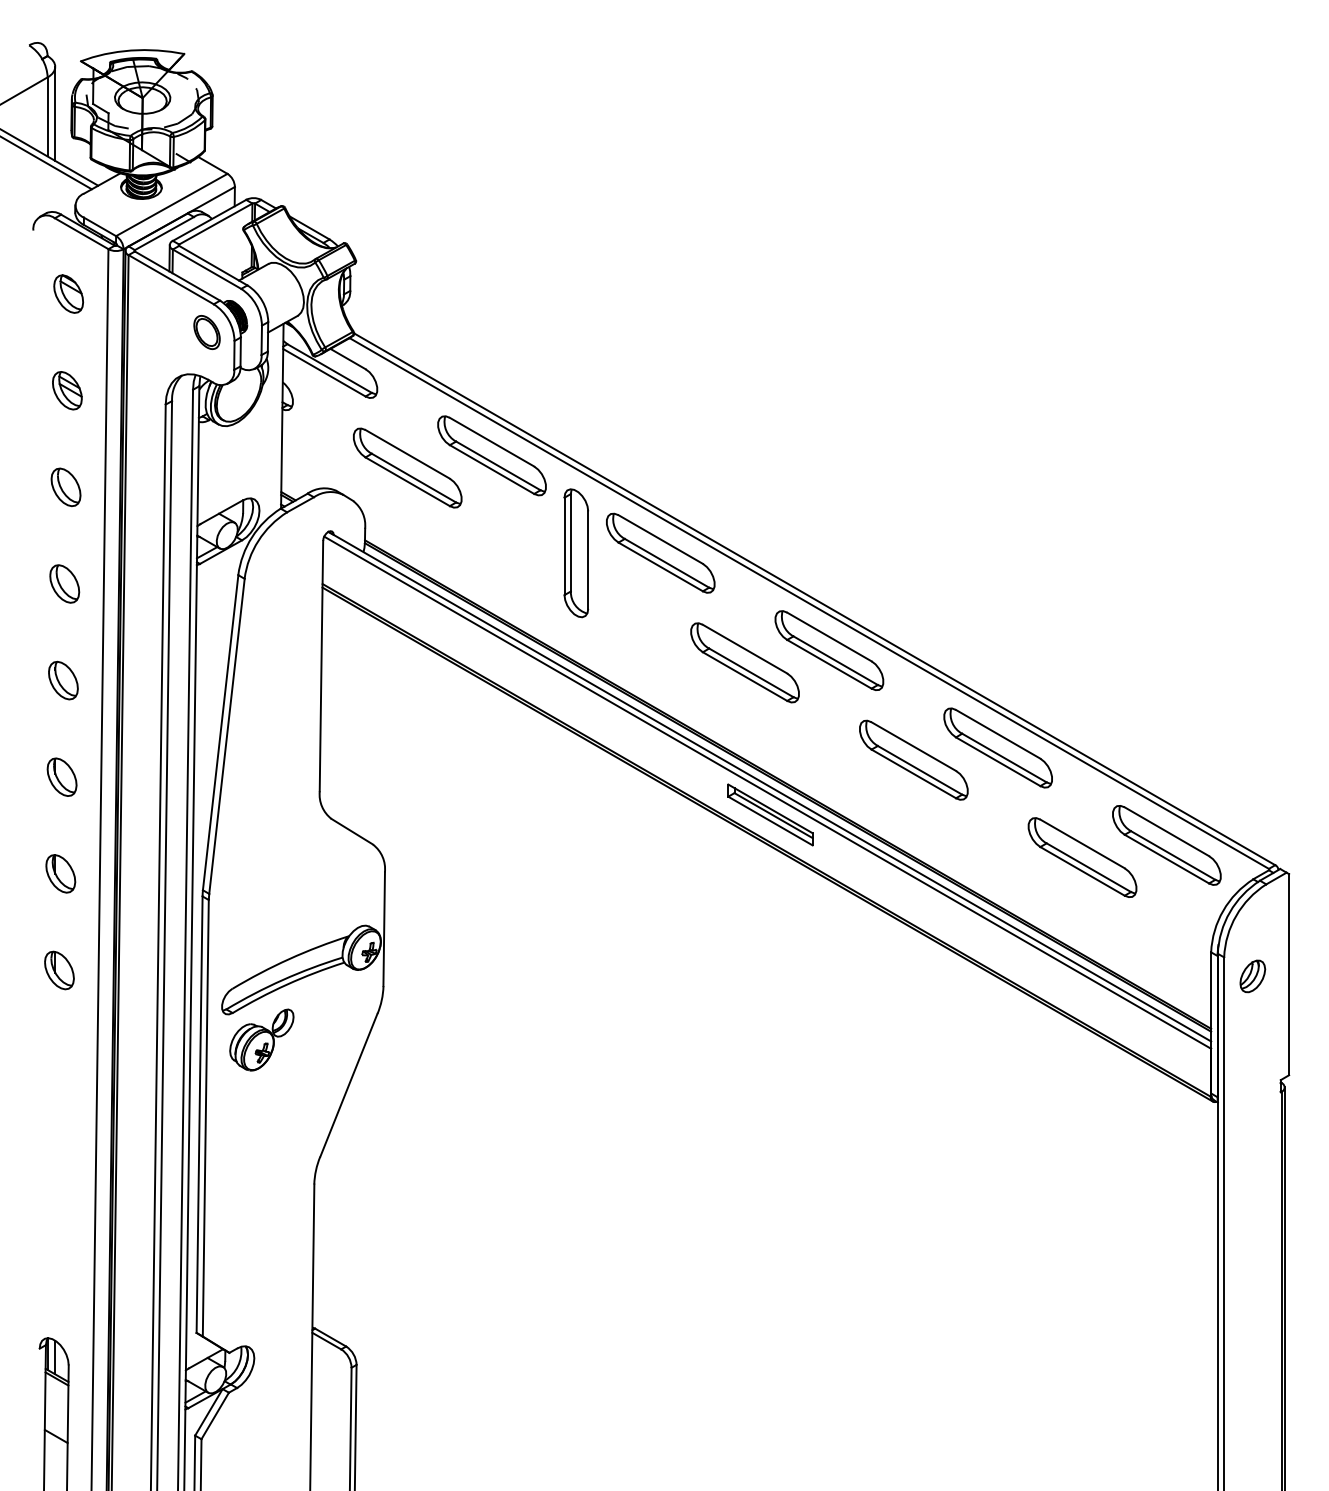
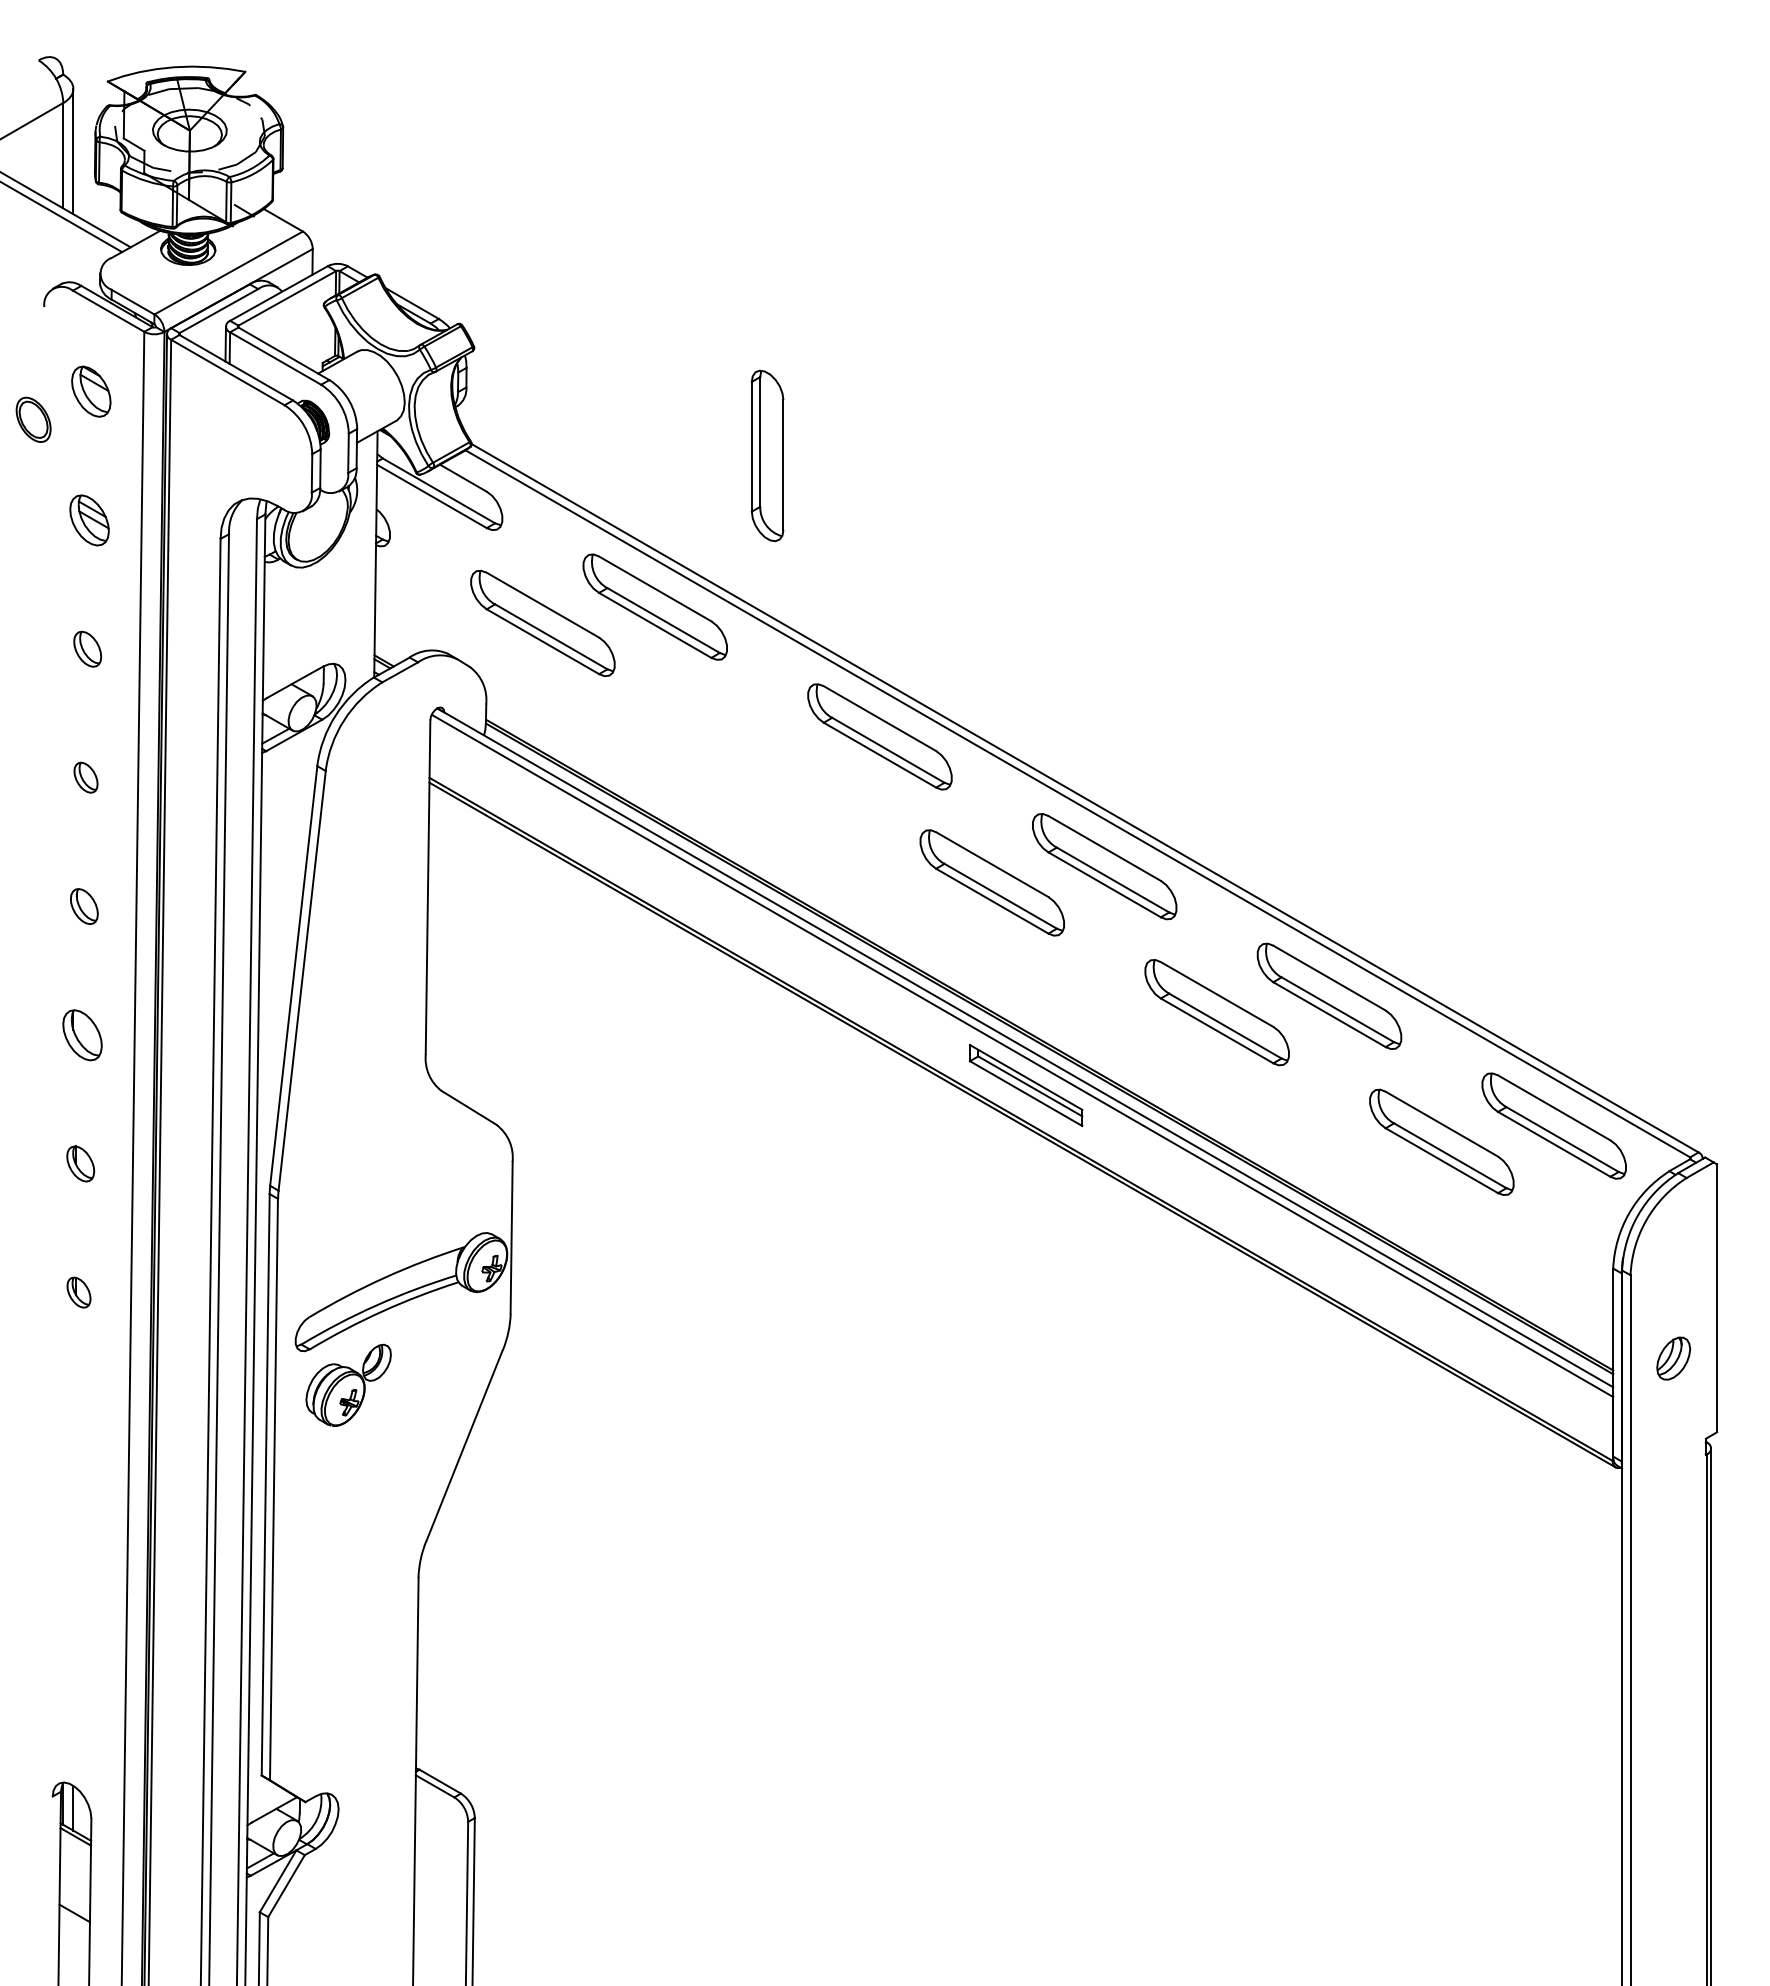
part: (206, 332) -> (33, 419), moved
part: (65, 487) -> (87, 649), size x0.7
part: (576, 552) -> (767, 455), moved
part: (64, 583) -> (85, 777), size x0.6
part: (63, 680) -> (84, 906), size x0.7
part: (60, 873) -> (80, 1163), size x0.7
part: (59, 970) -> (78, 1292), size x0.6
part: (1252, 976) -> (1673, 1358), moved

